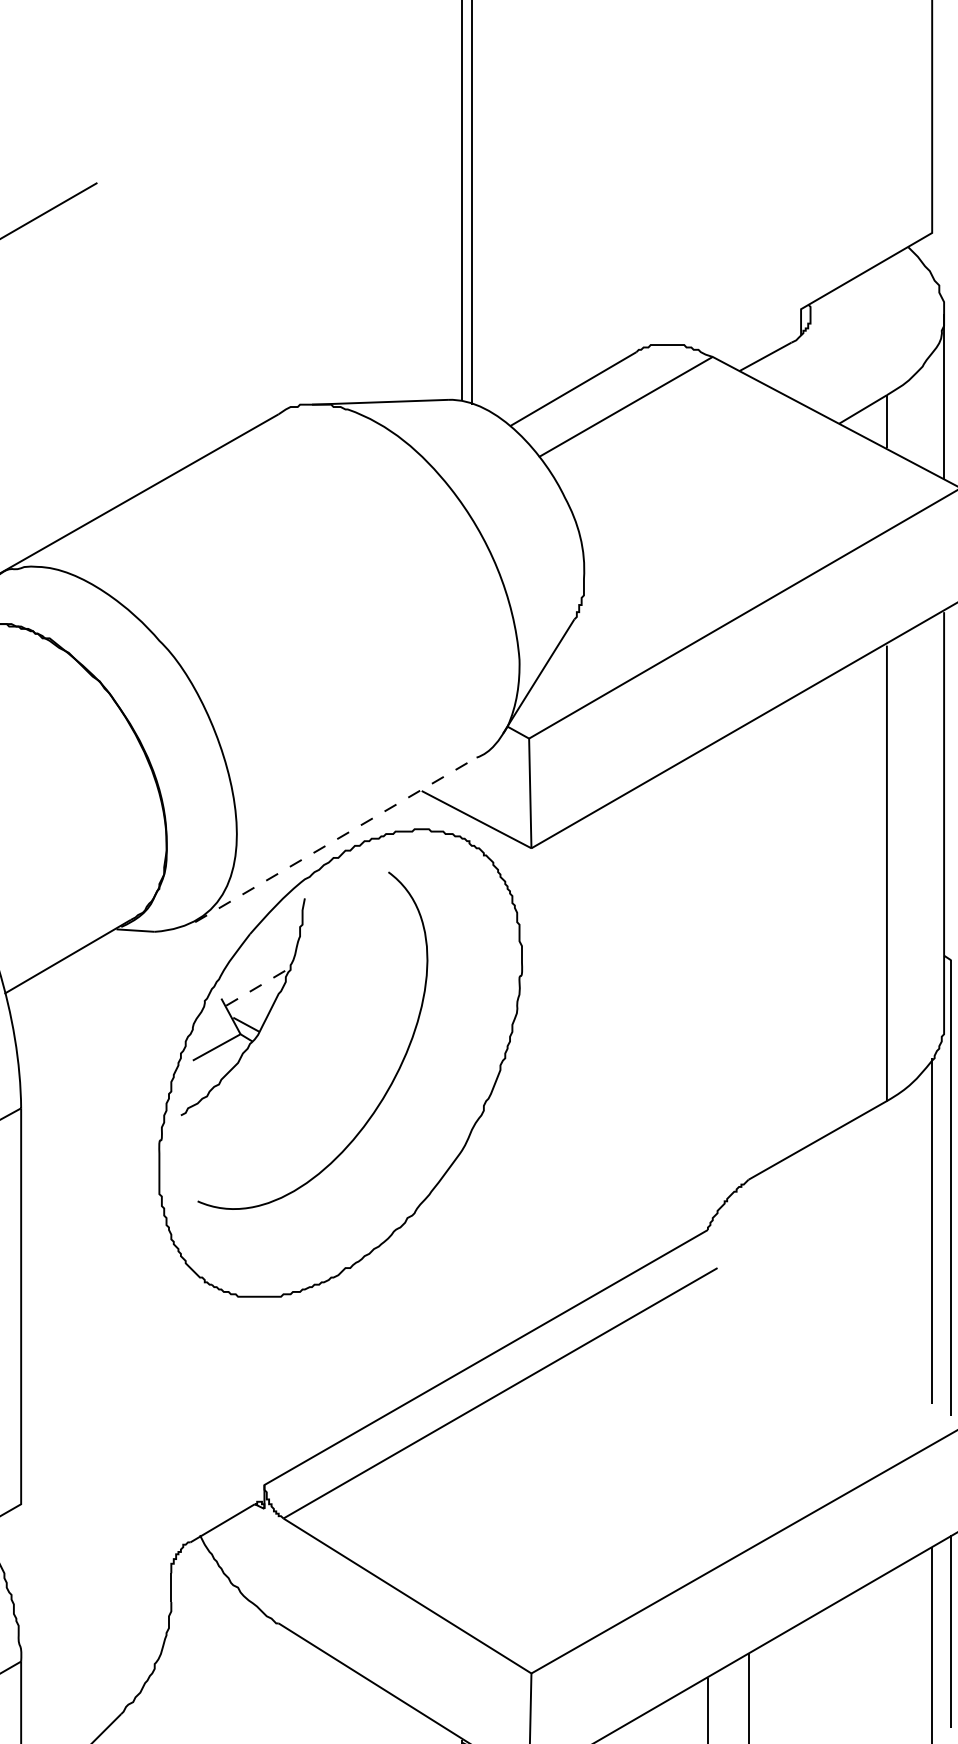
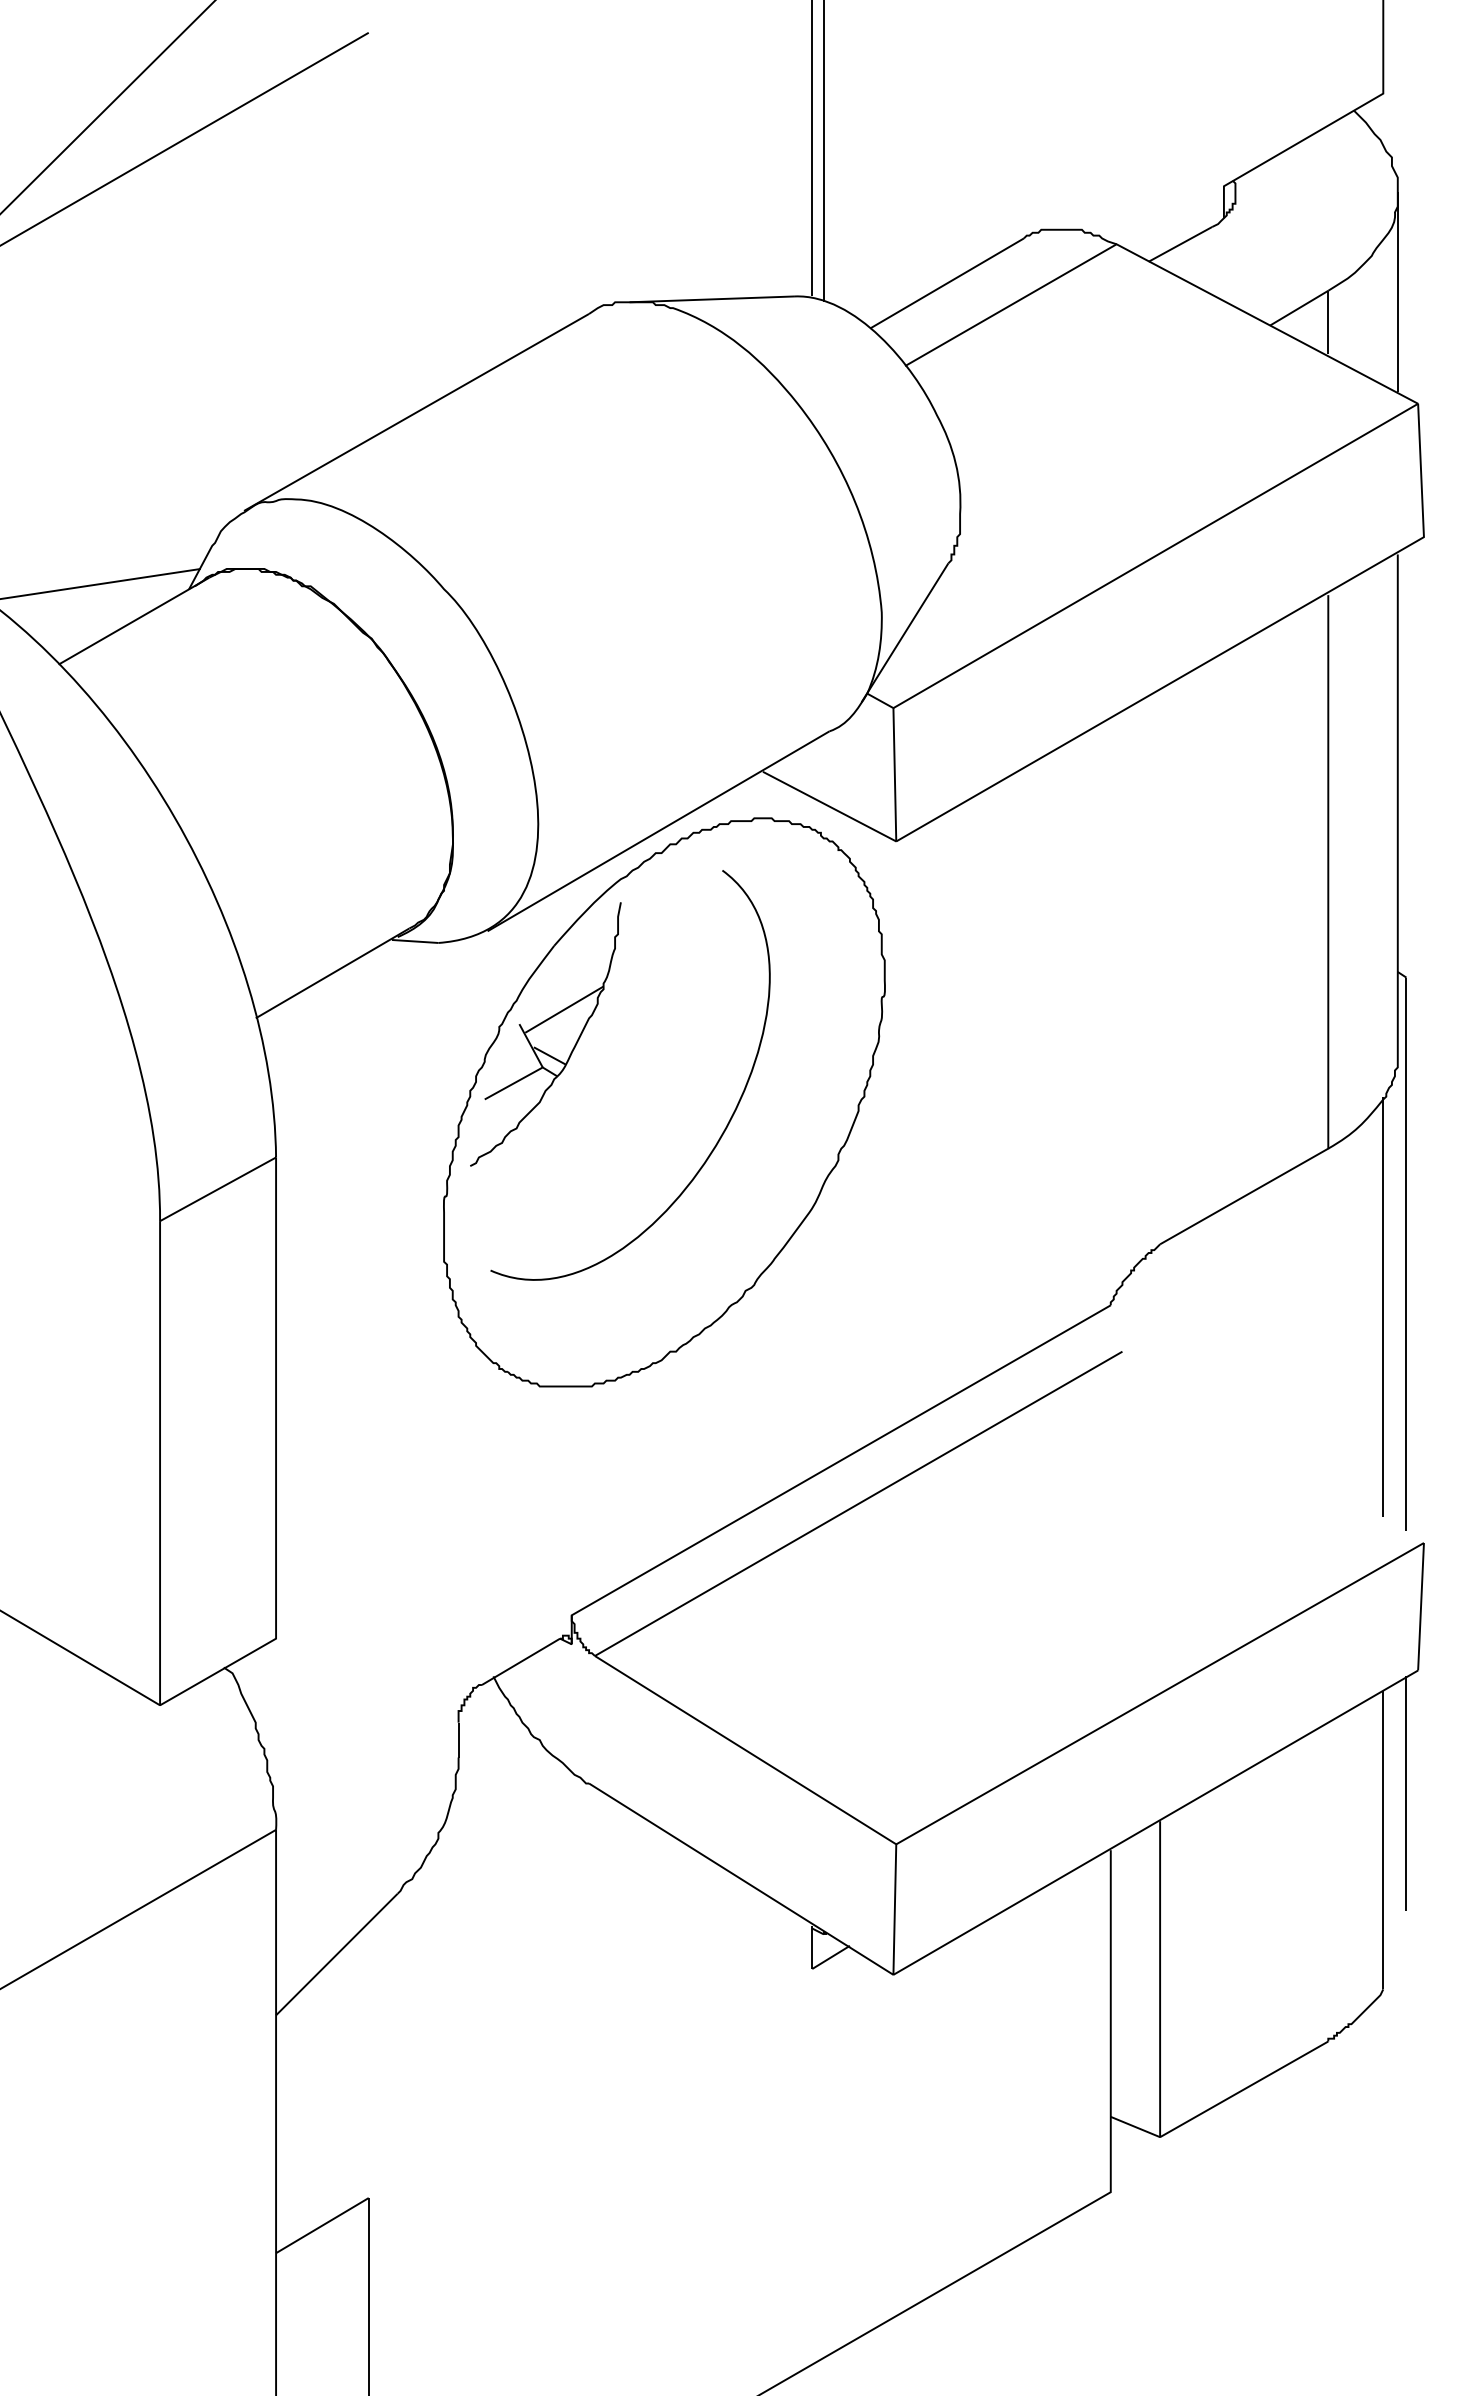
line: (336, 840) -> (659, 831), dashed -> solid
line: (258, 986) -> (564, 1009), dashed -> solid

